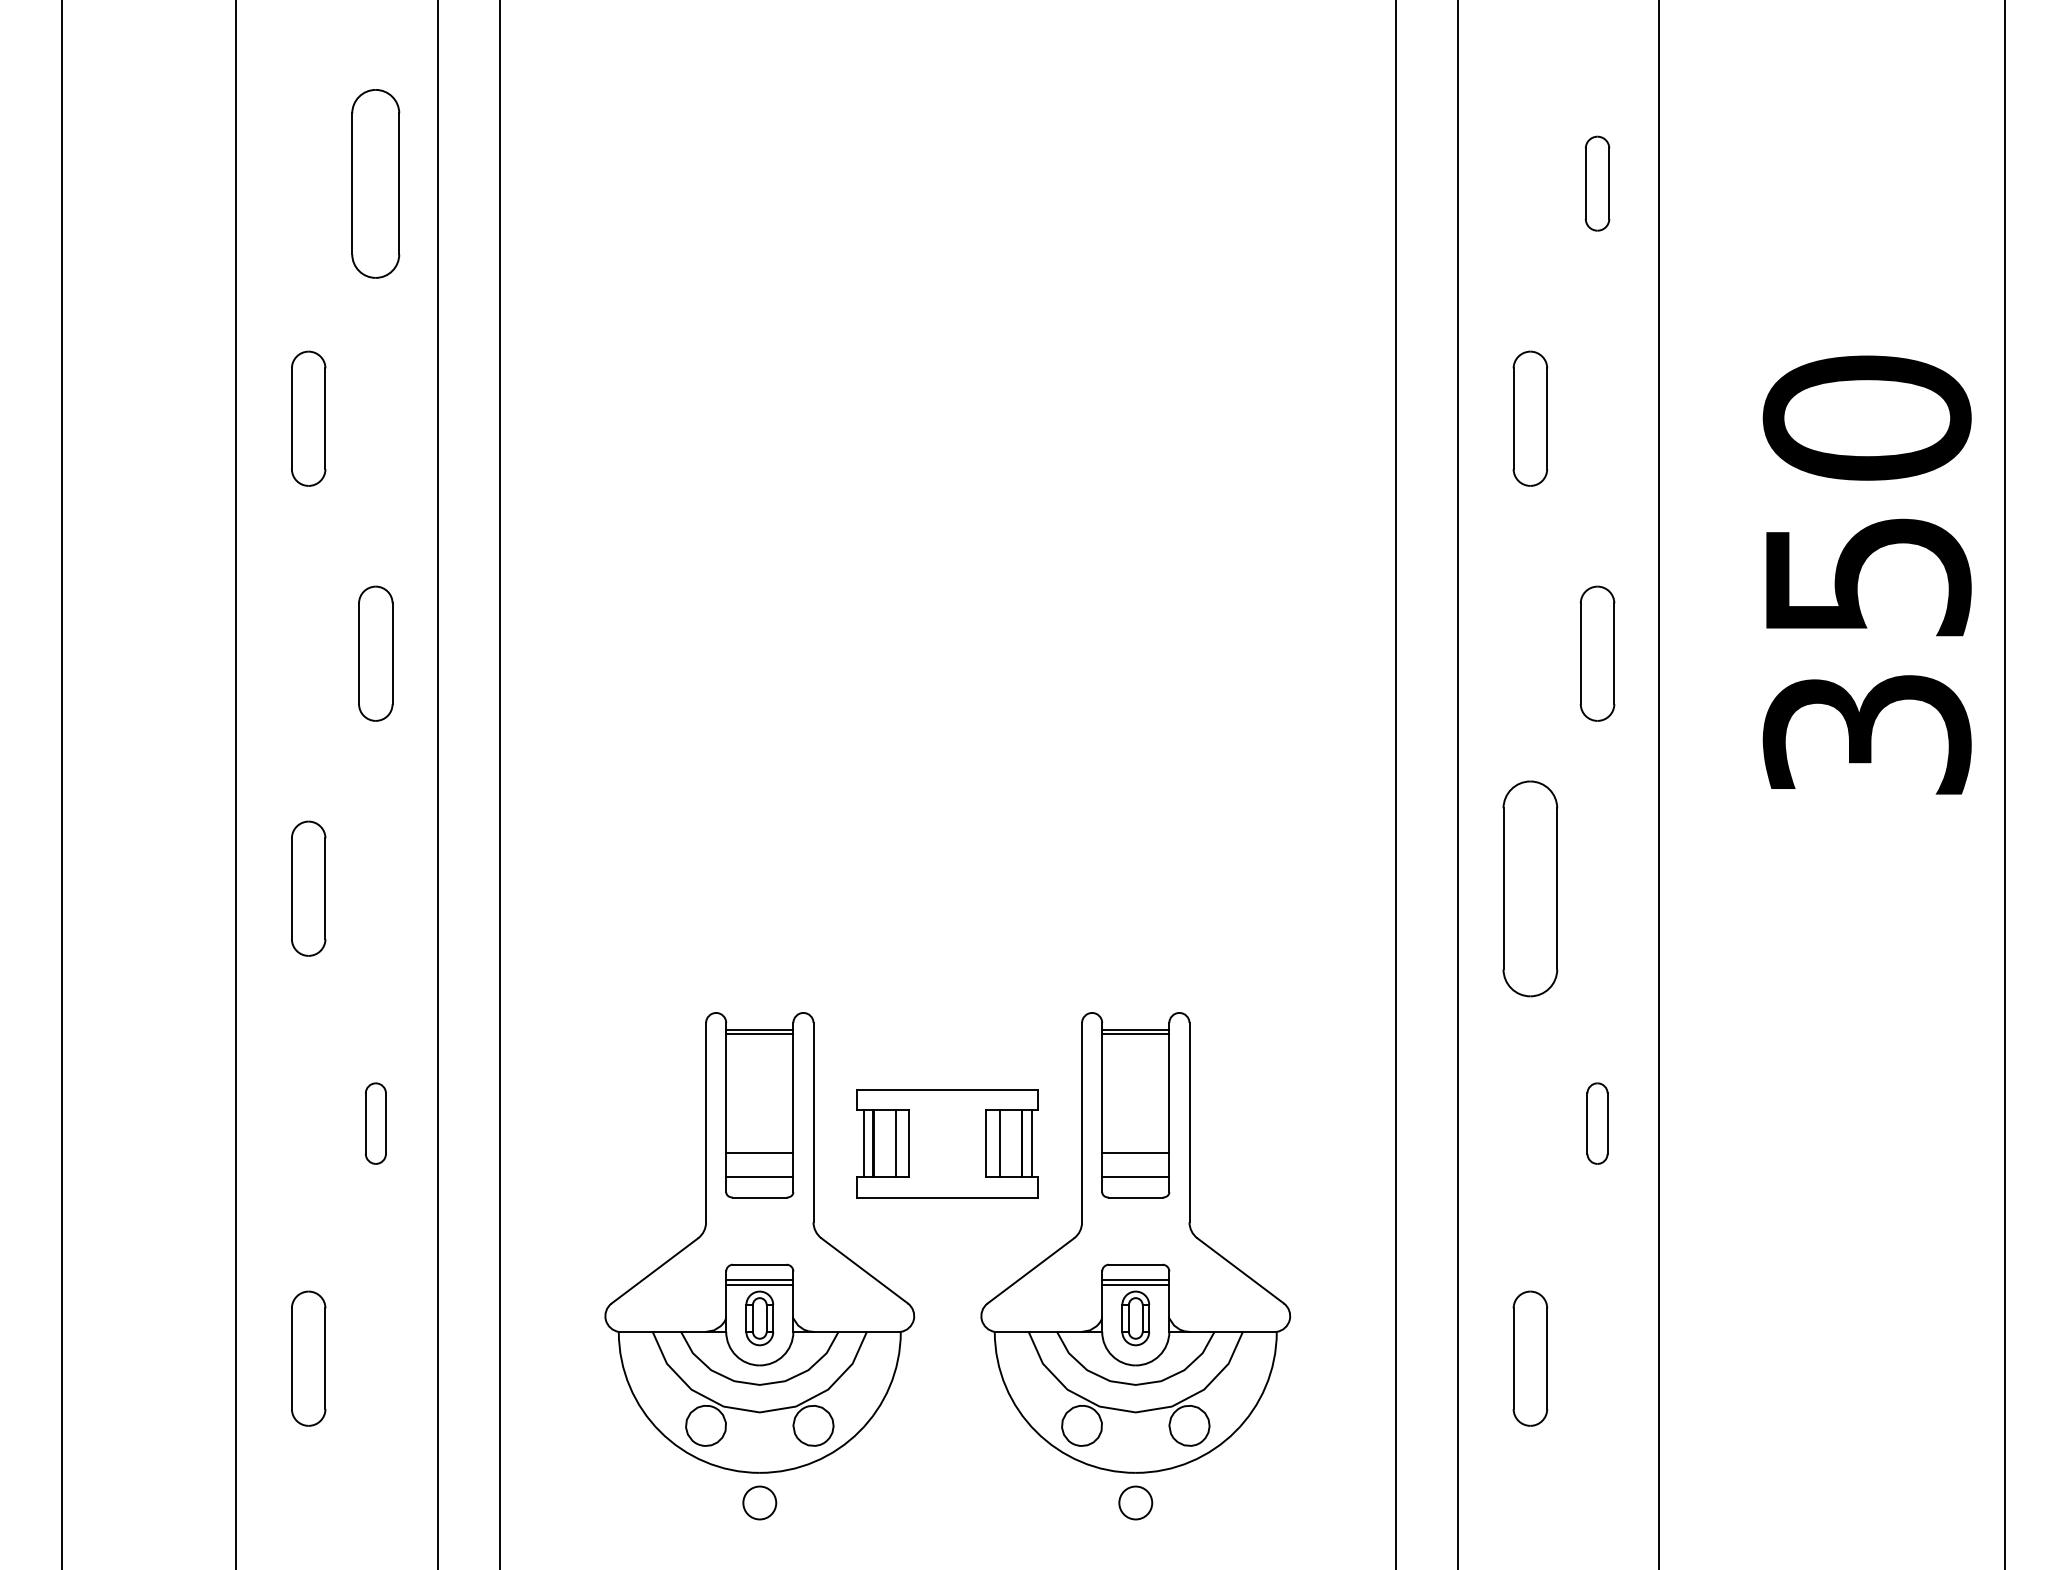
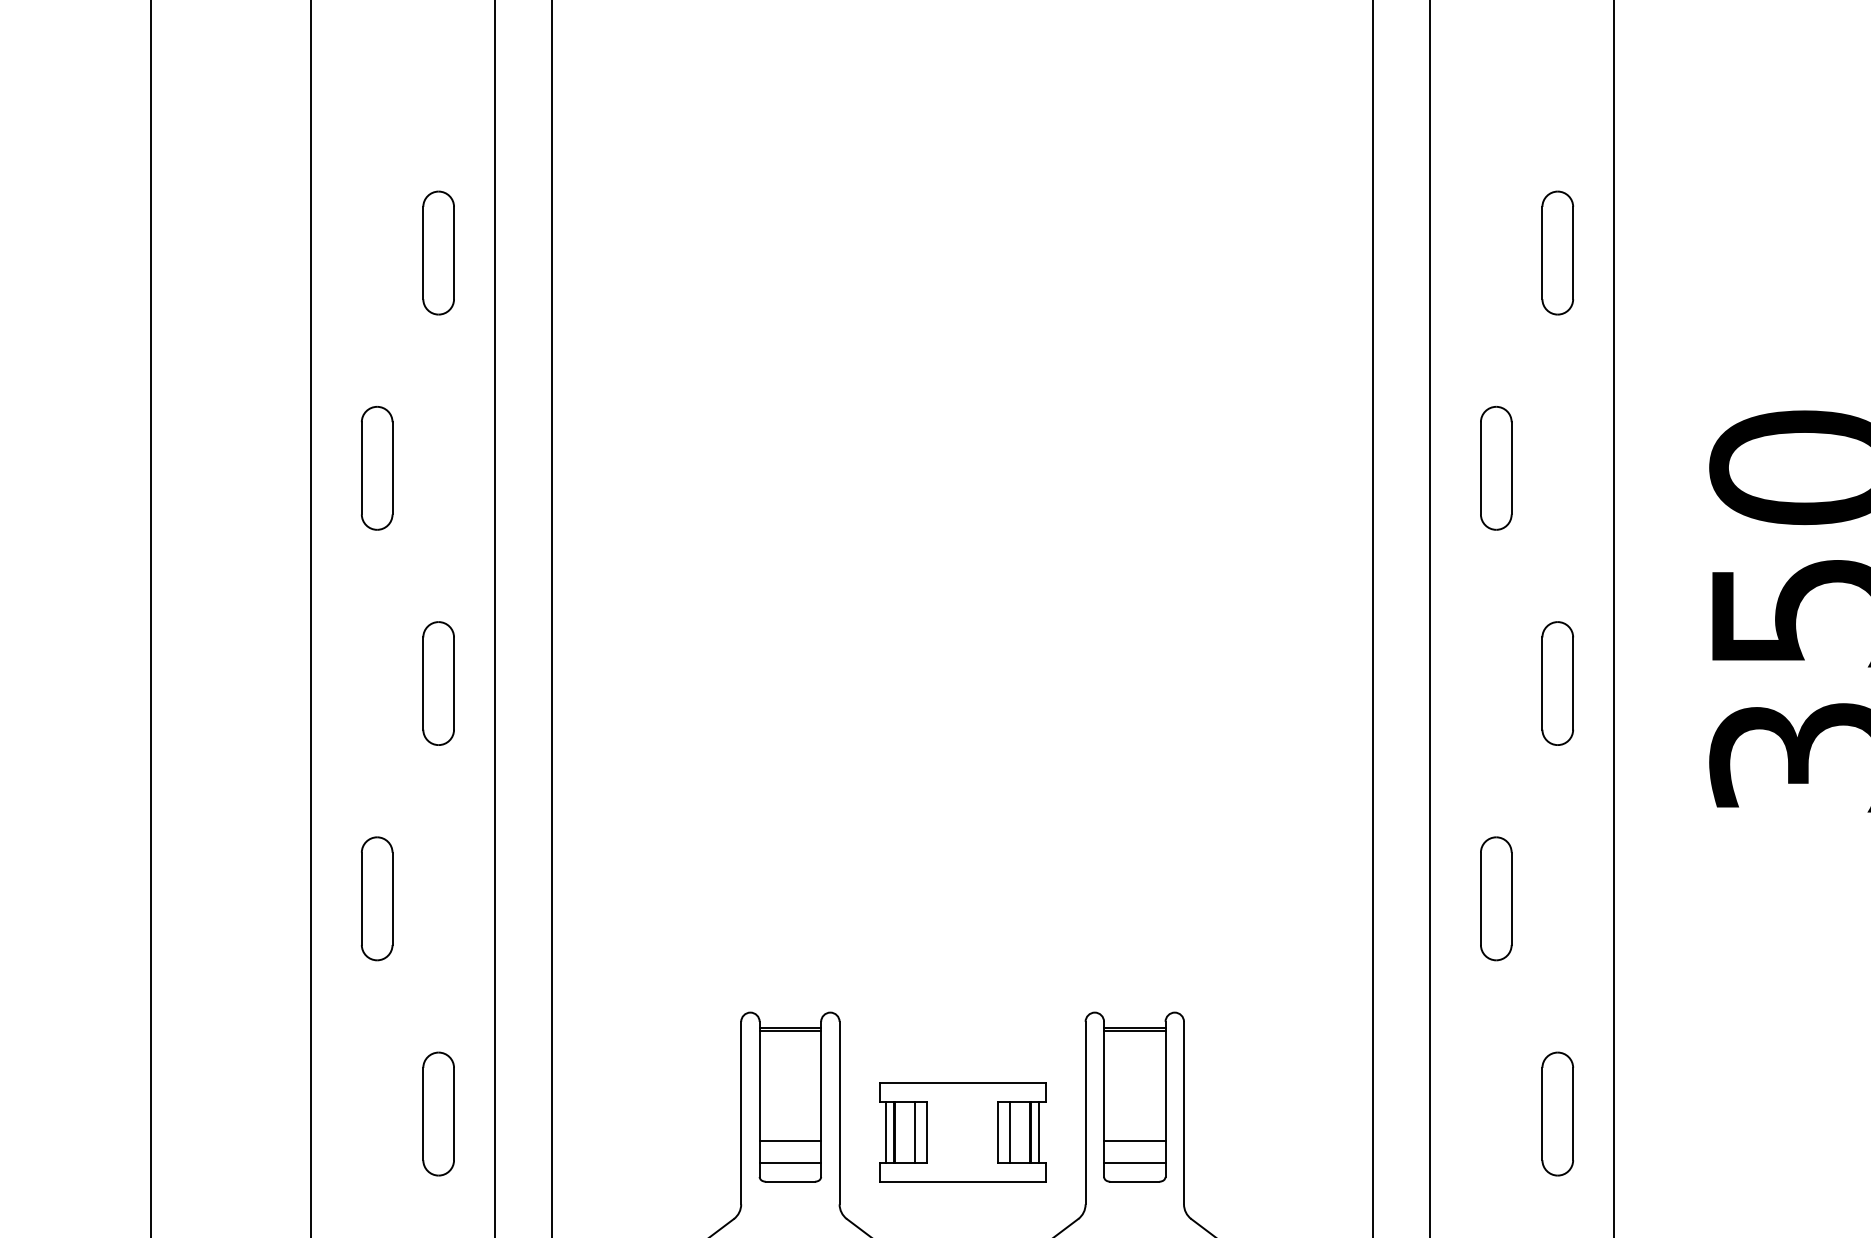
part: (375, 183) -> (438, 252), size x0.71
part: (1597, 183) -> (1557, 252), size x1.43
part: (1530, 888) -> (1496, 898), size x0.62
part: (375, 1123) -> (438, 1113), size x1.67
part: (1597, 1123) -> (1557, 1113), size x1.67

